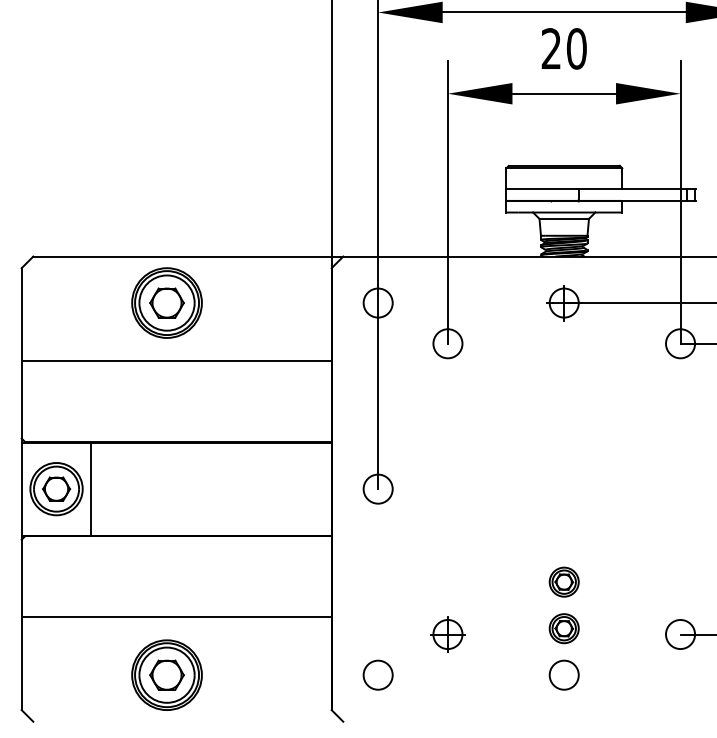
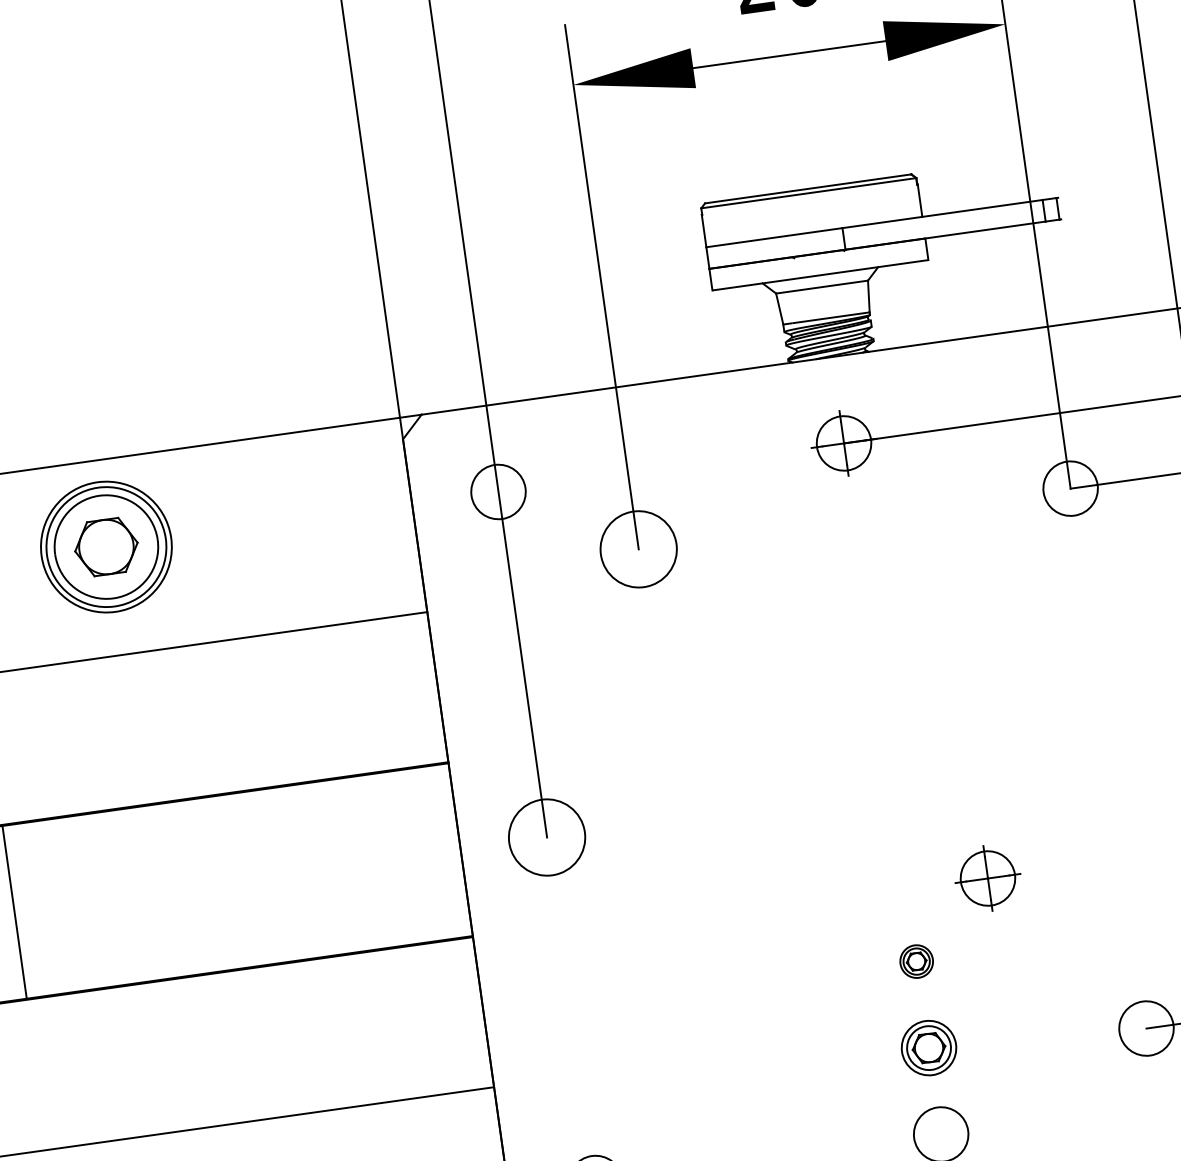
circle: (447, 343) -> (637, 548), size x1.4
circle: (377, 488) -> (545, 836), size x1.4
part: (563, 581) -> (915, 960), size x0.6
part: (447, 634) -> (987, 878), moved

